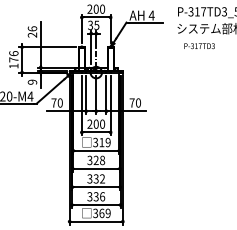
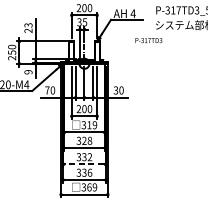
text: (32, 28) -> (28, 25), 26 -> 23
text: (199, 46) -> (148, 40), moved
text: (13, 59) -> (11, 52), 176 -> 250
text: (131, 102) -> (115, 90), 70 -> 30
line: (95, 187) -> (83, 164), solid -> dashed

